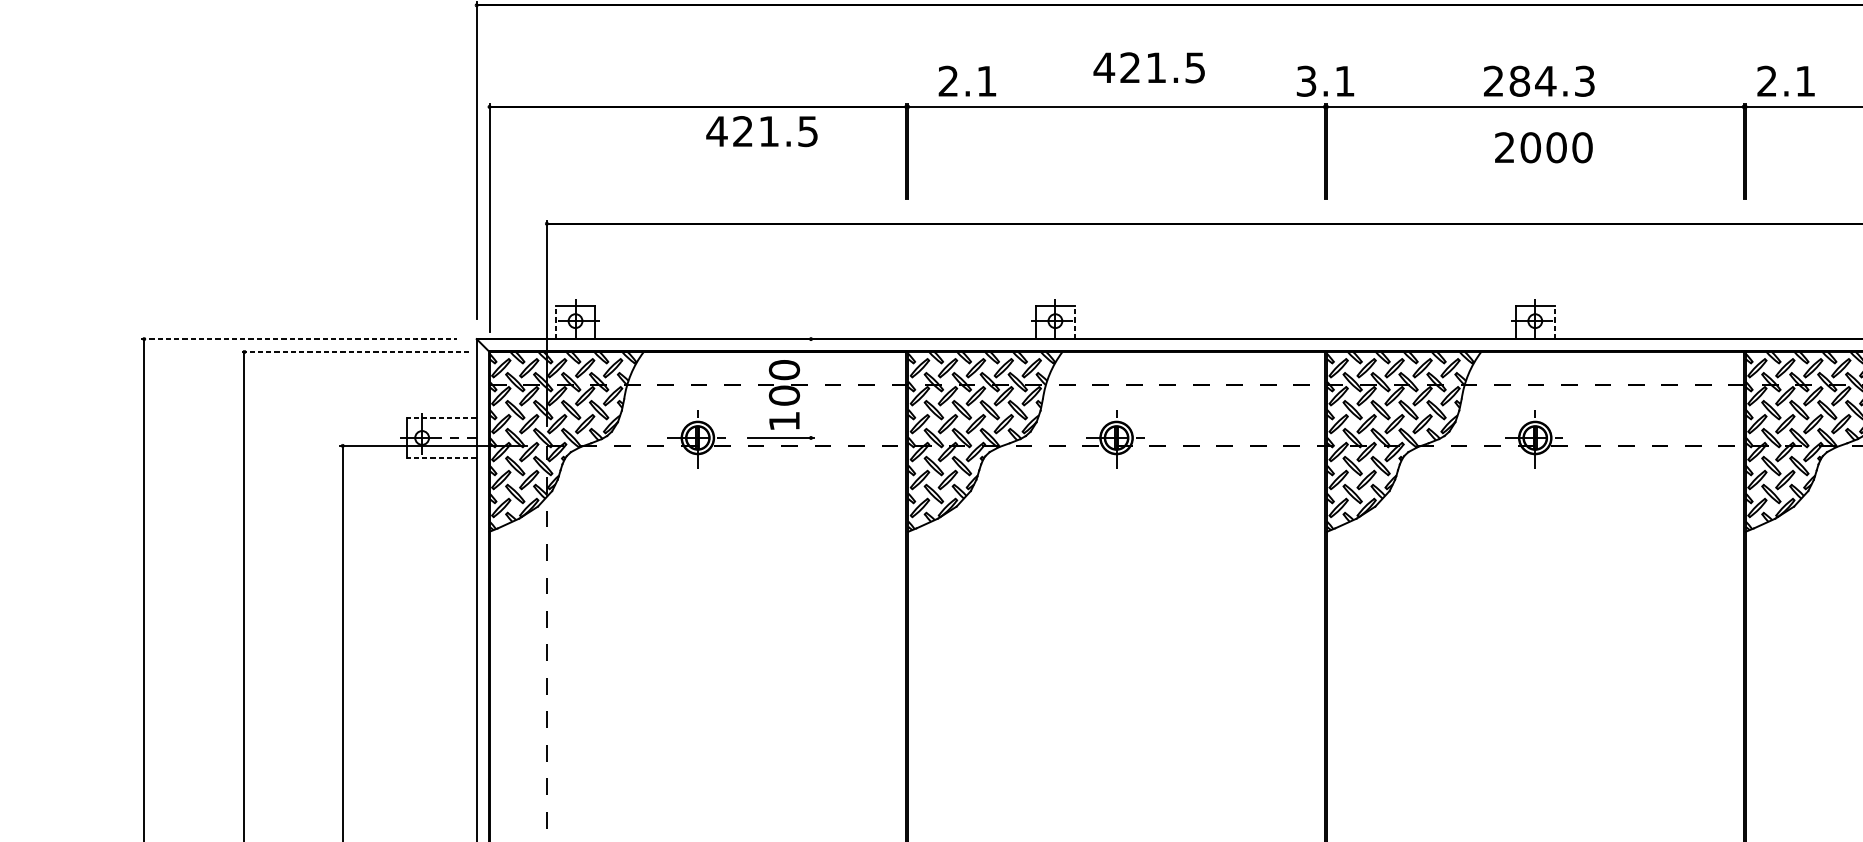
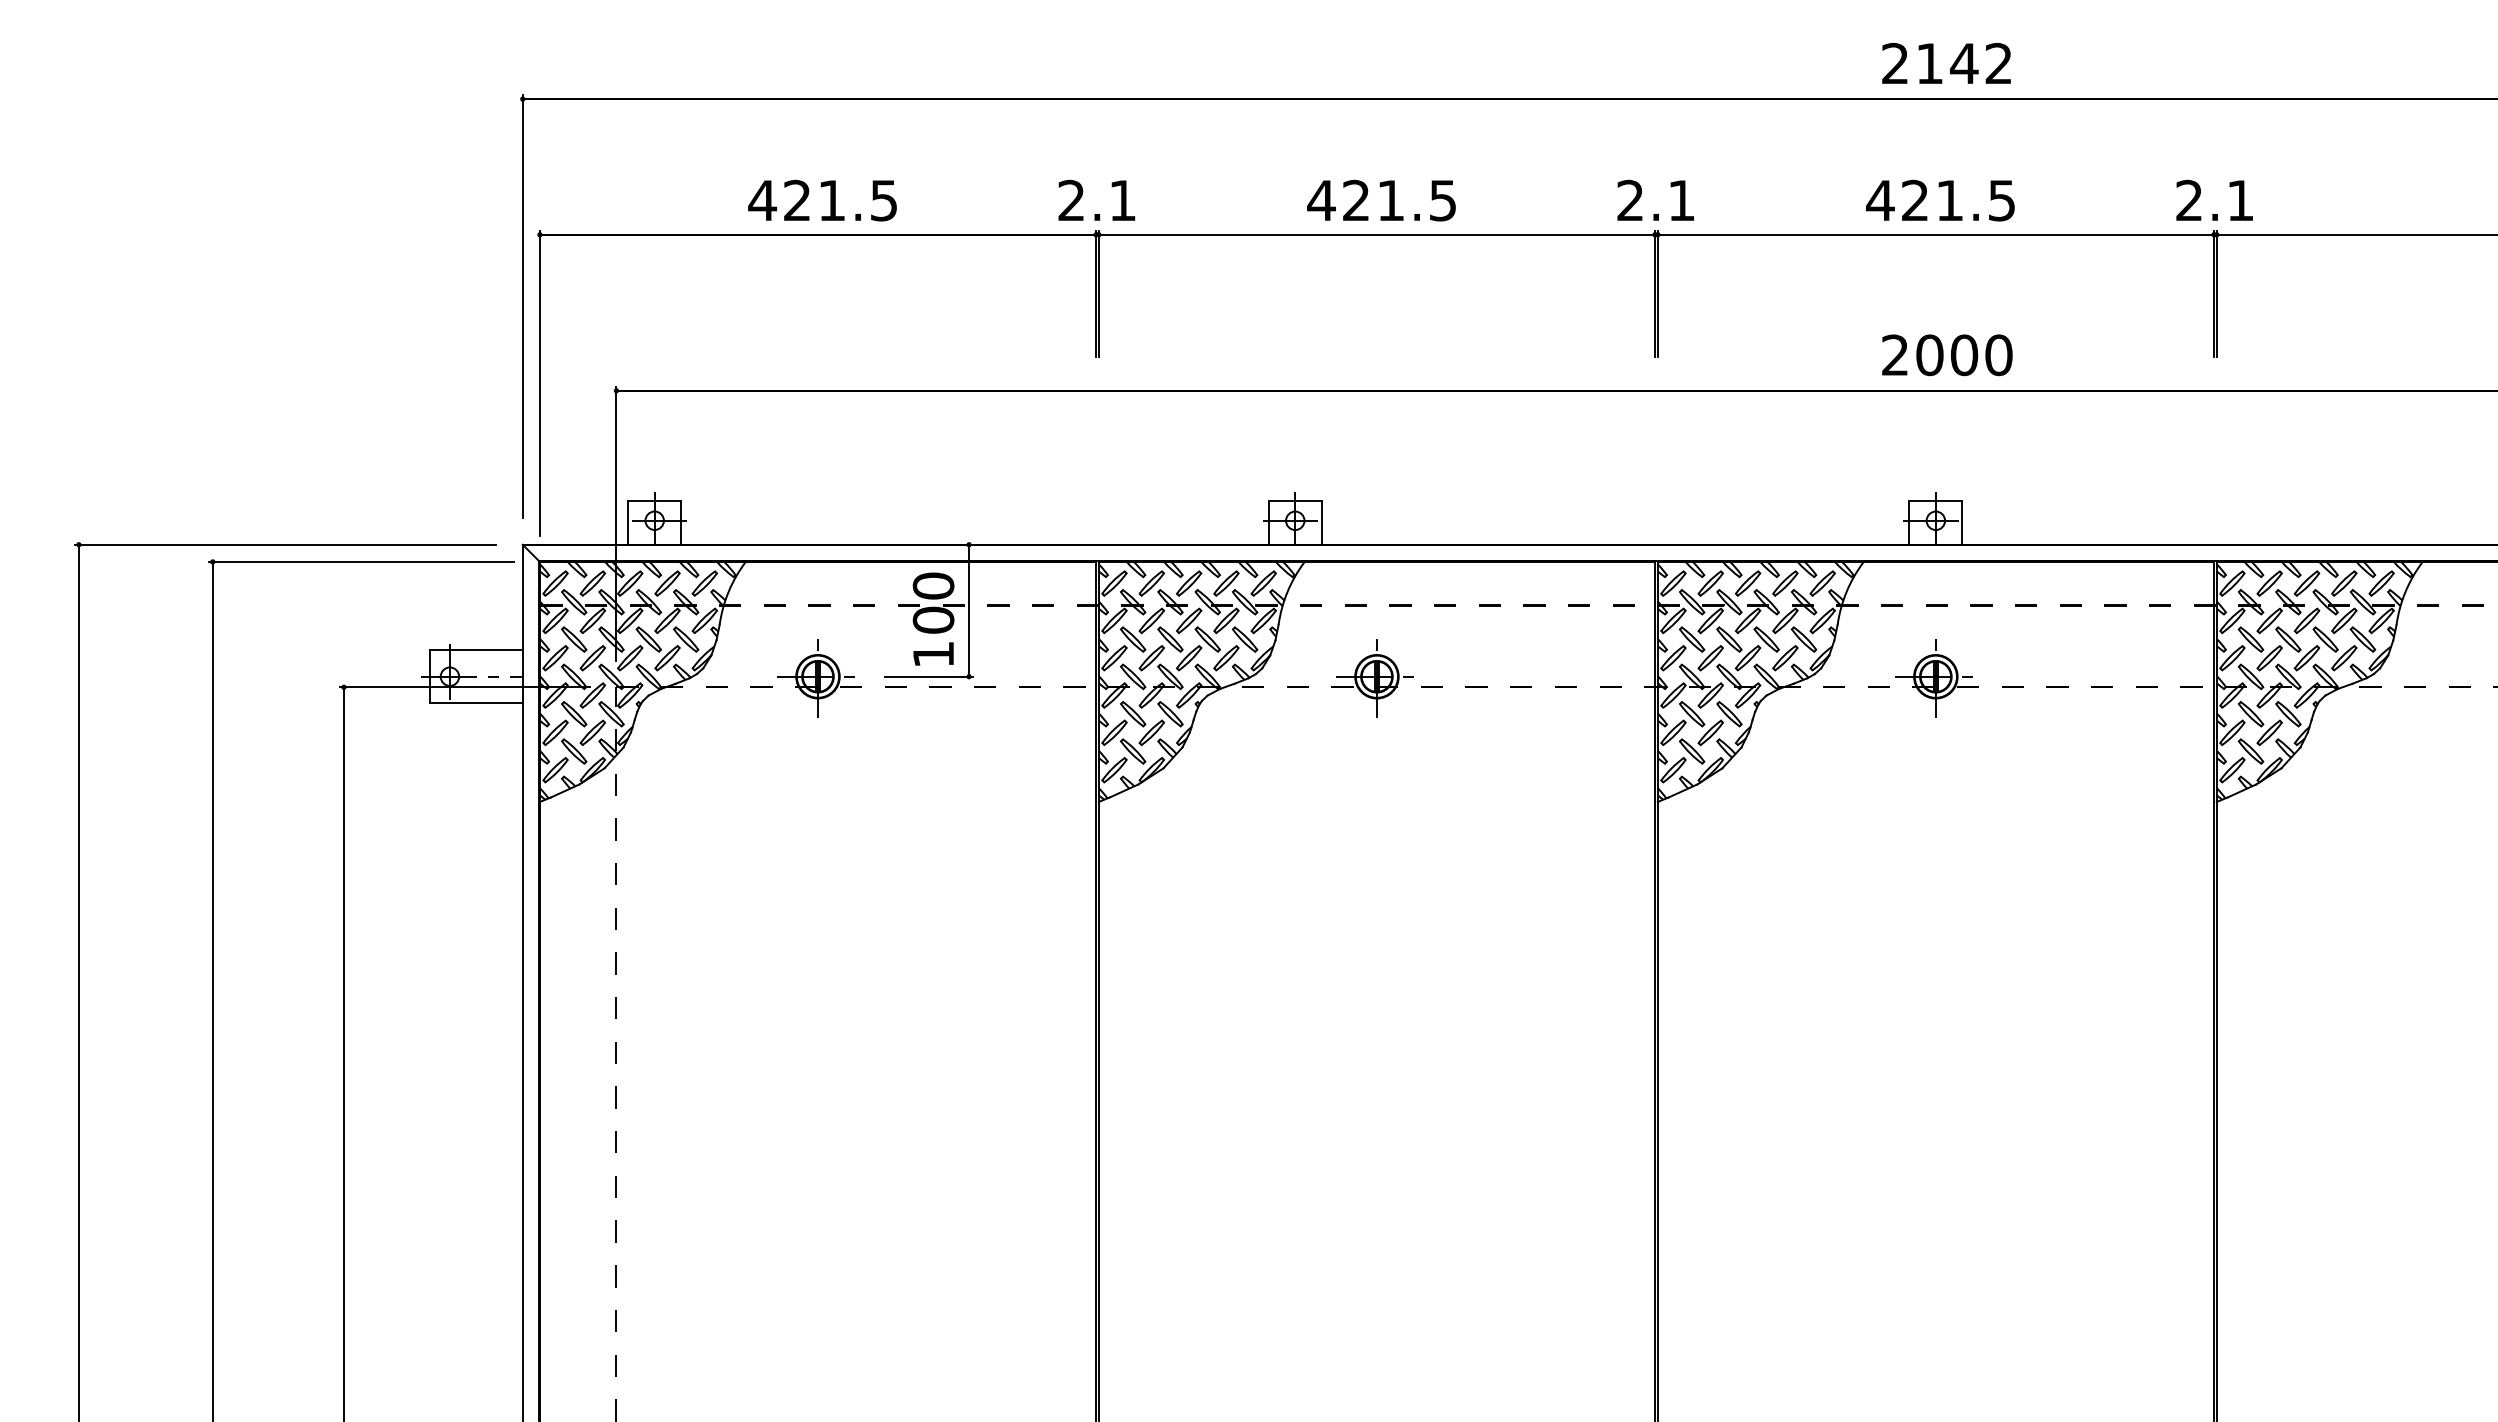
text: (1149, 67) -> (1381, 200), moved
text: (967, 80) -> (1096, 199), moved
text: (1785, 80) -> (2214, 199), moved
text: (1306, 81) -> (1630, 200), 3.1 -> 2.1
text: (1538, 81) -> (1940, 200), 284.3 -> 421.5
text: (761, 131) -> (822, 200), moved
text: (1543, 147) -> (1947, 355), moved
line: (555, 322) -> (628, 522), dashed -> solid
line: (1075, 322) -> (1321, 522), dashed -> solid
line: (1555, 322) -> (1962, 522), dashed -> solid
line: (298, 338) -> (285, 544), dashed -> solid
line: (355, 351) -> (361, 561), dashed -> solid
line: (811, 388) -> (969, 610), added
line: (441, 418) -> (475, 650), dashed -> solid
line: (441, 458) -> (475, 703), dashed -> solid

